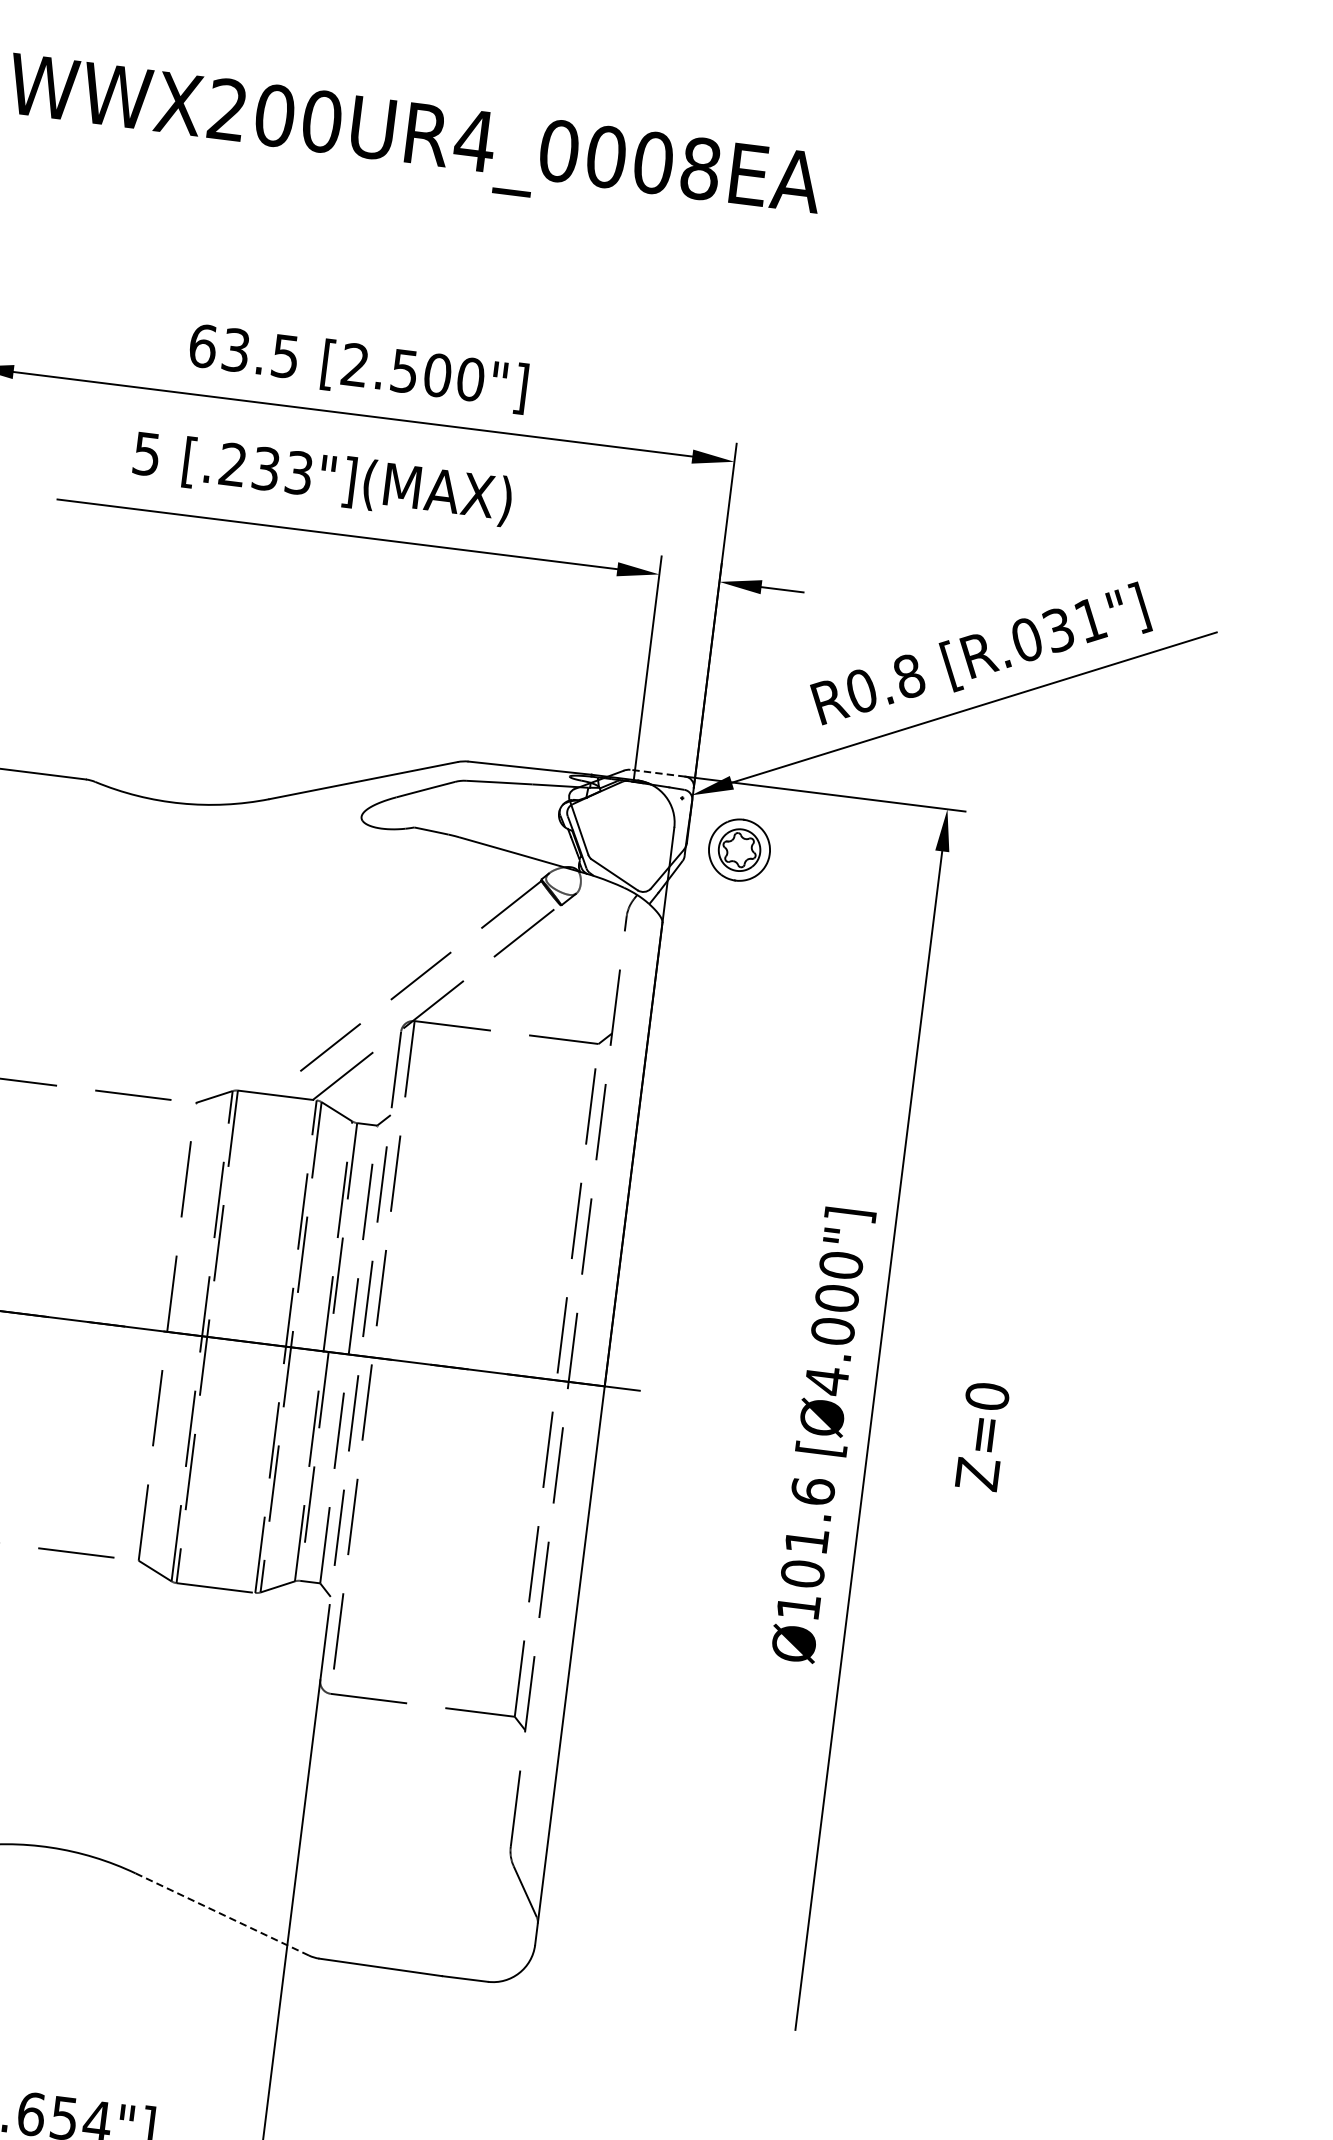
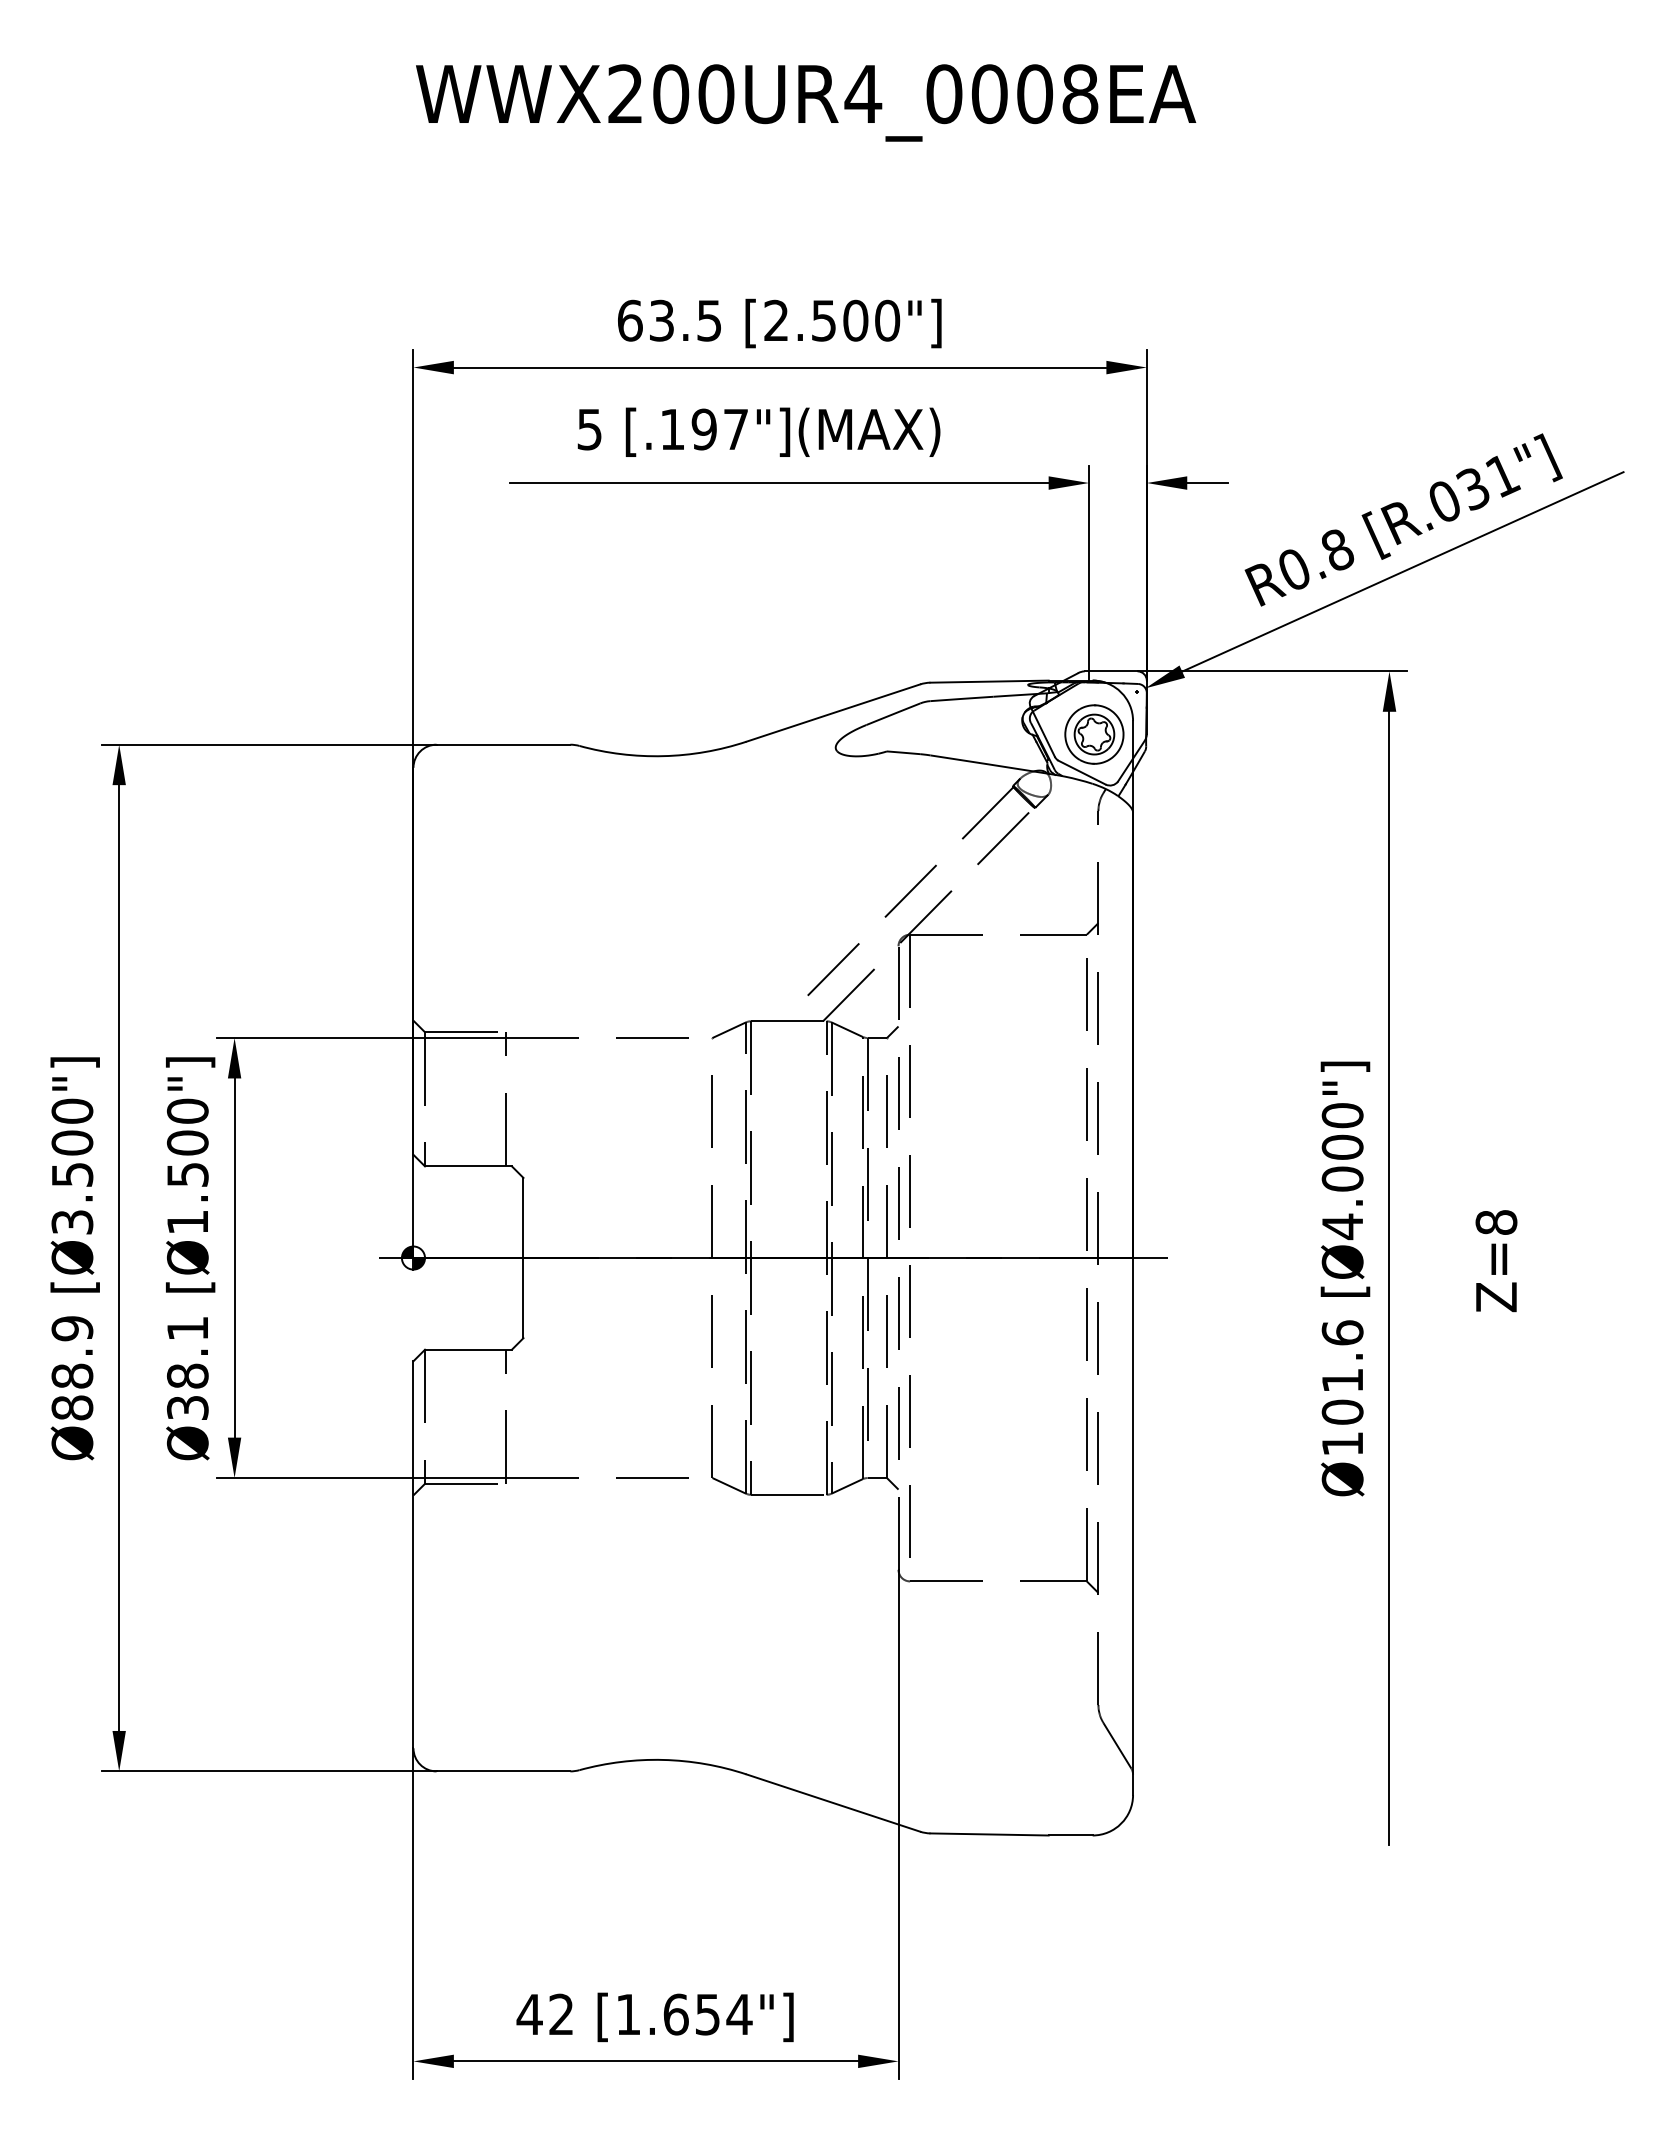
text: (265, 468) -> (703, 429), [.233"](MAX) -> [.197"](MAX)
line: (657, 773) -> (1110, 671), dashed -> solid
part: (739, 850) -> (1094, 734), moved
text: (987, 1396) -> (1496, 1222), Z=0 -> Z=8
line: (222, 1914) -> (833, 1803), dashed -> solid

